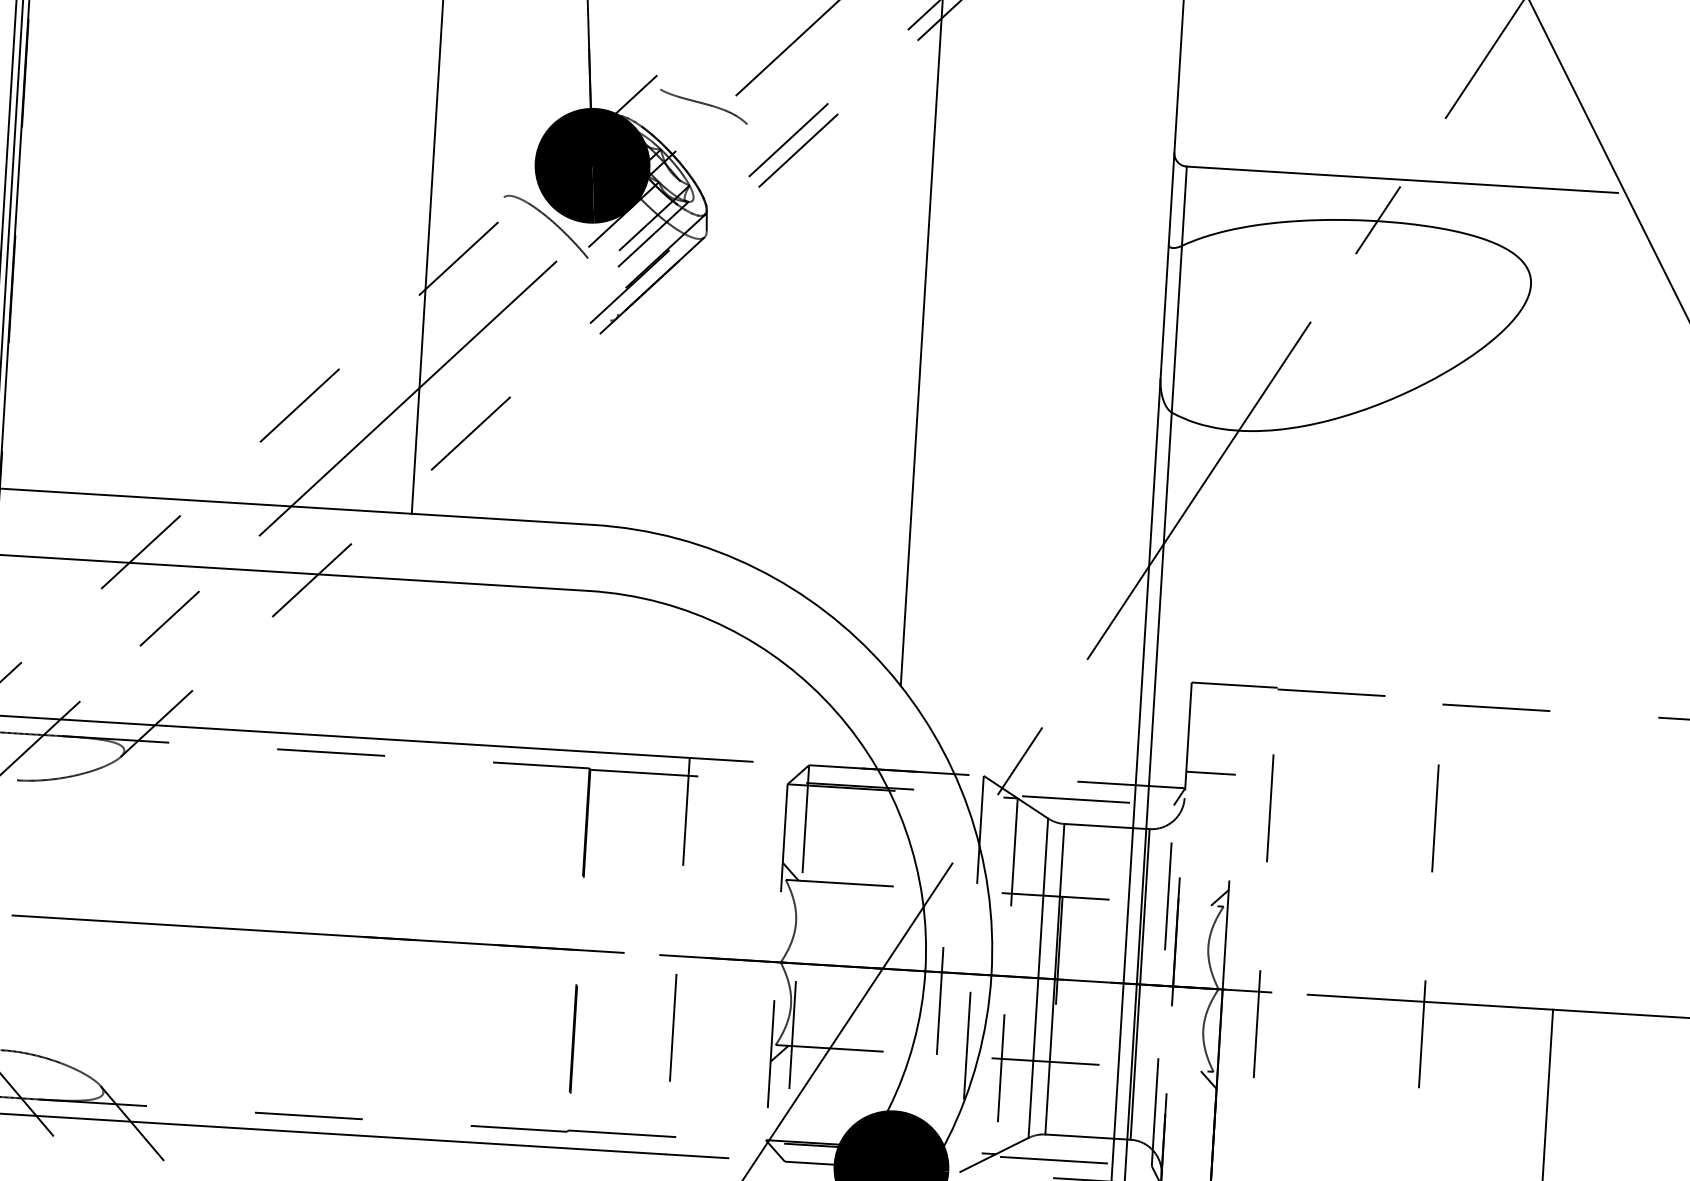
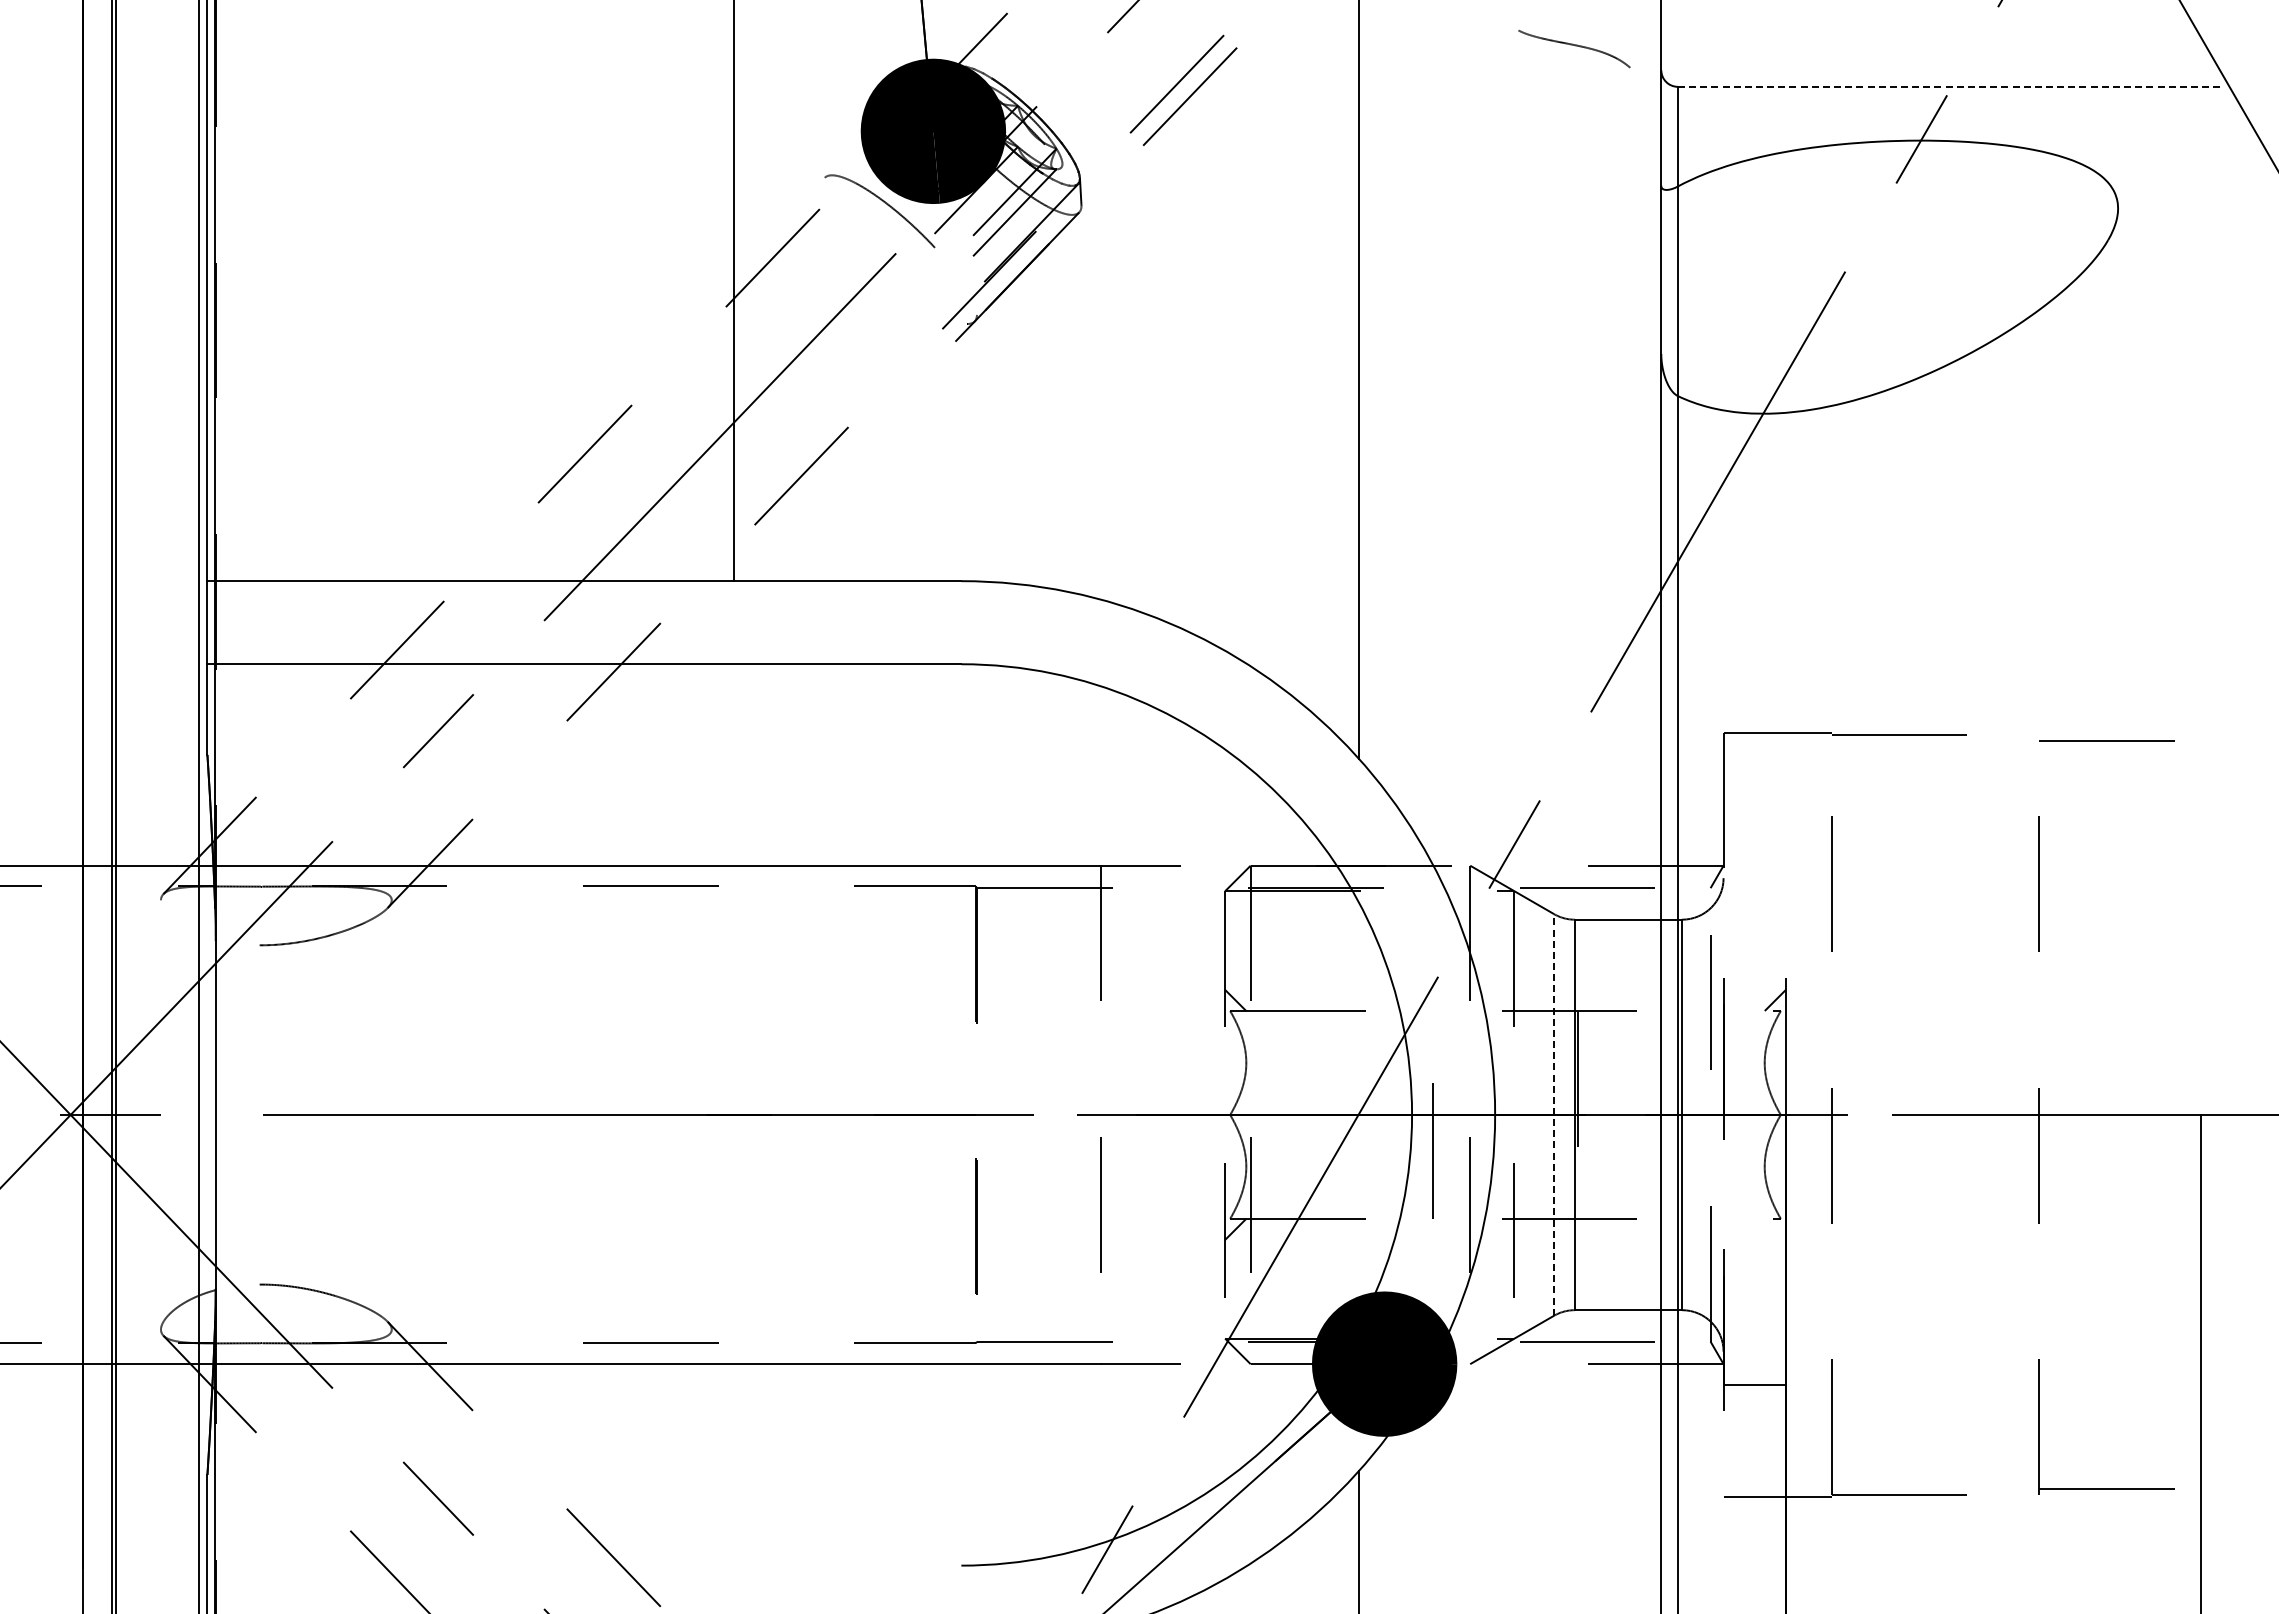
curve: (704, 104) -> (1575, 46), moved
line: (1402, 179) -> (1949, 86), solid -> dashed
line: (1210, 772) -> (1754, 844), removed
line: (1038, 977) -> (1554, 1114), solid -> dashed
line: (1208, 1079) -> (1774, 1228), removed

